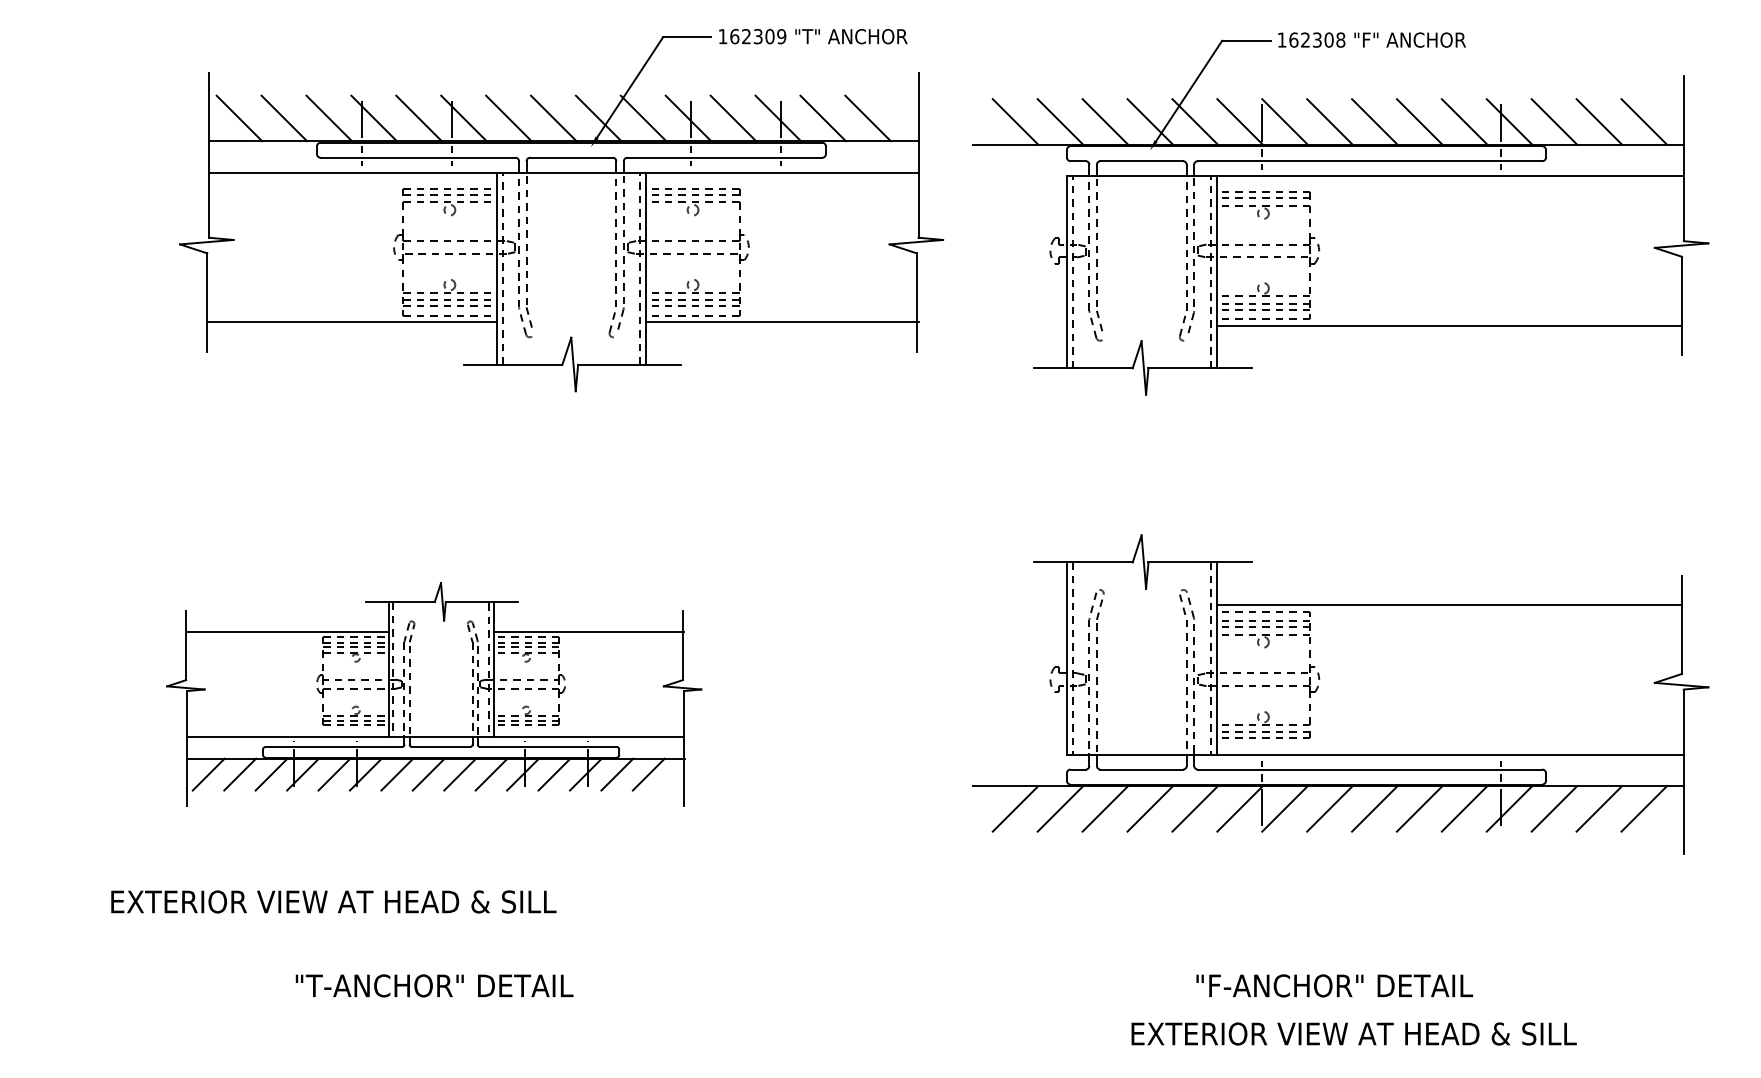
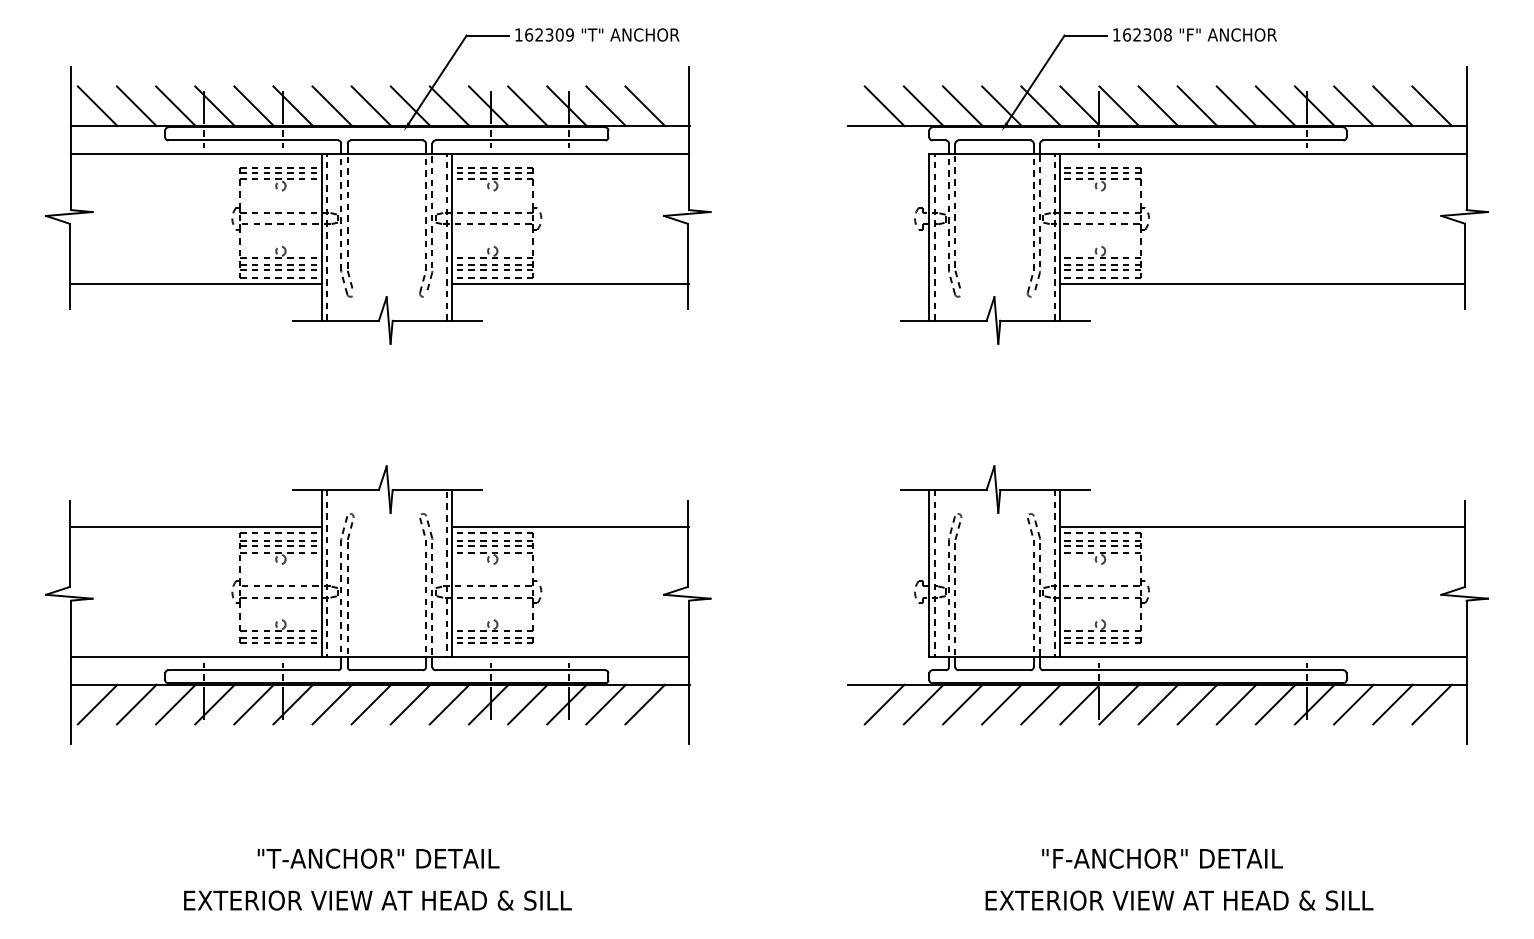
part: (561, 210) -> (378, 186), moved
part: (434, 694) -> (378, 604), size x1.43
text: (333, 901) -> (377, 900), moved

